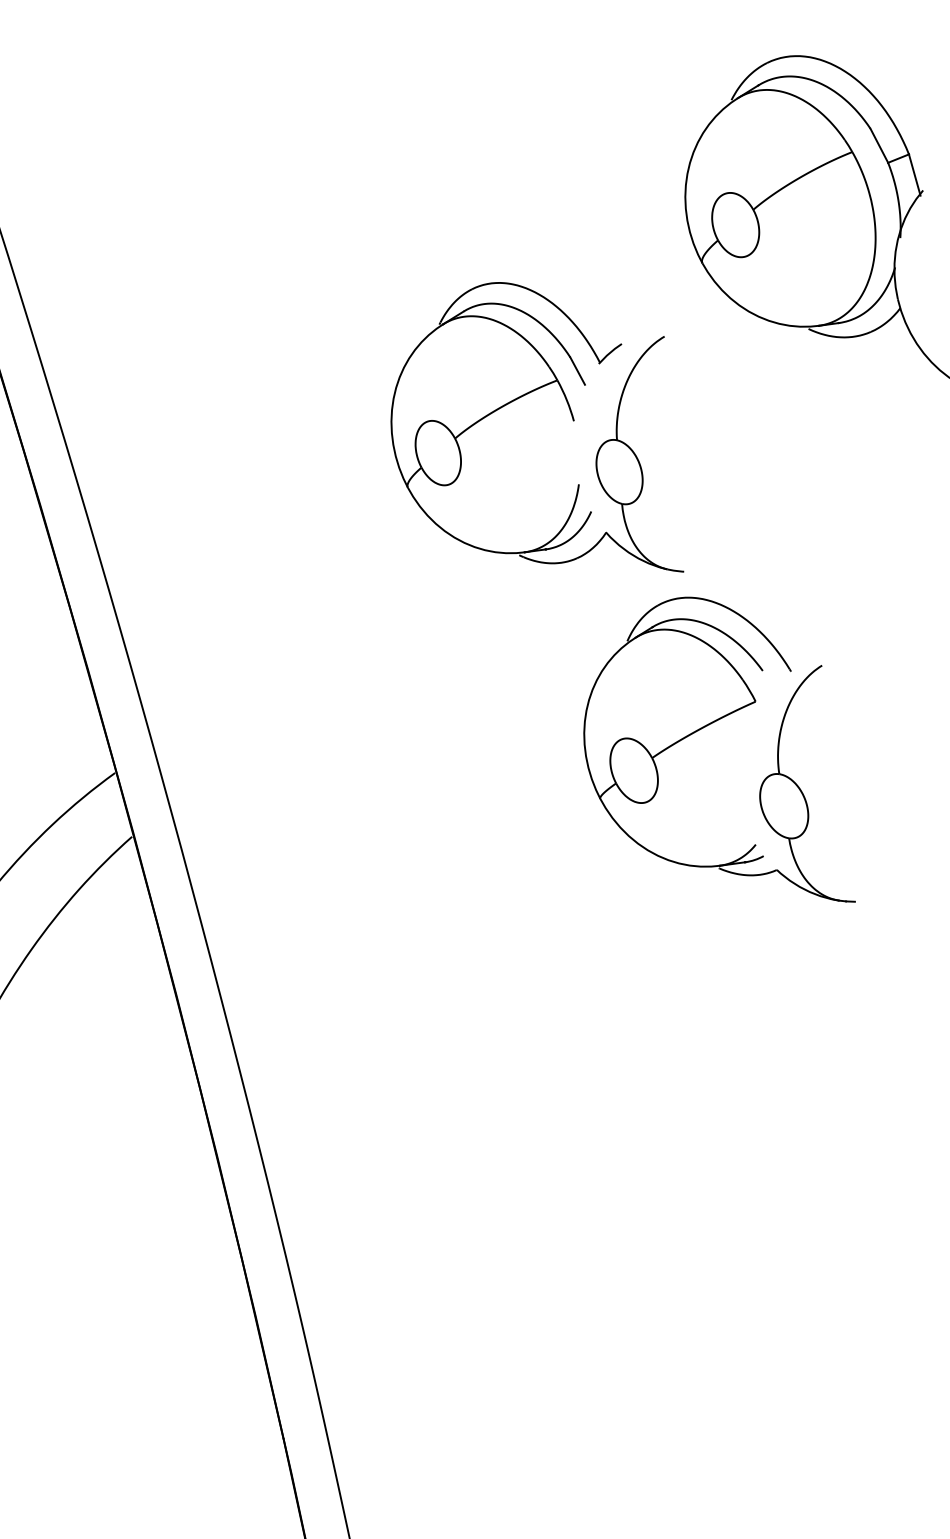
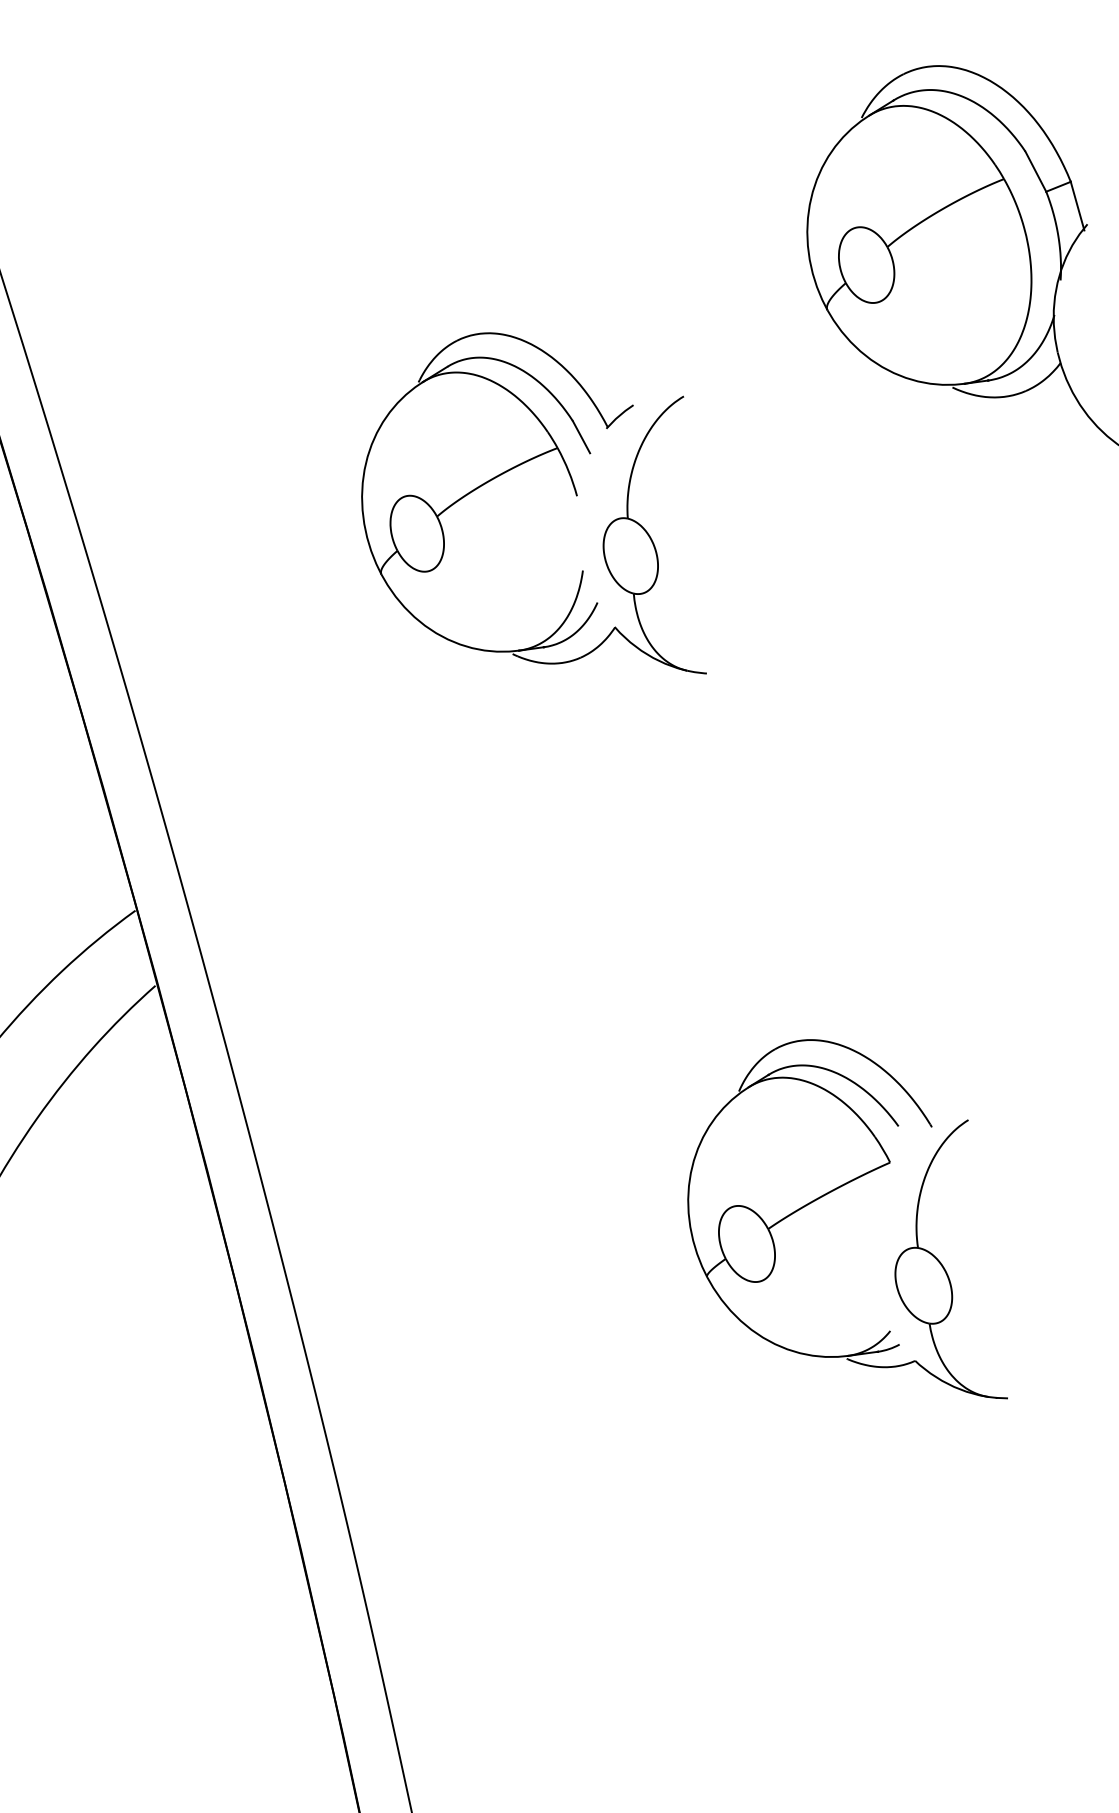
part: (522, 396) -> (516, 467), moved
part: (707, 726) -> (833, 1191), moved

